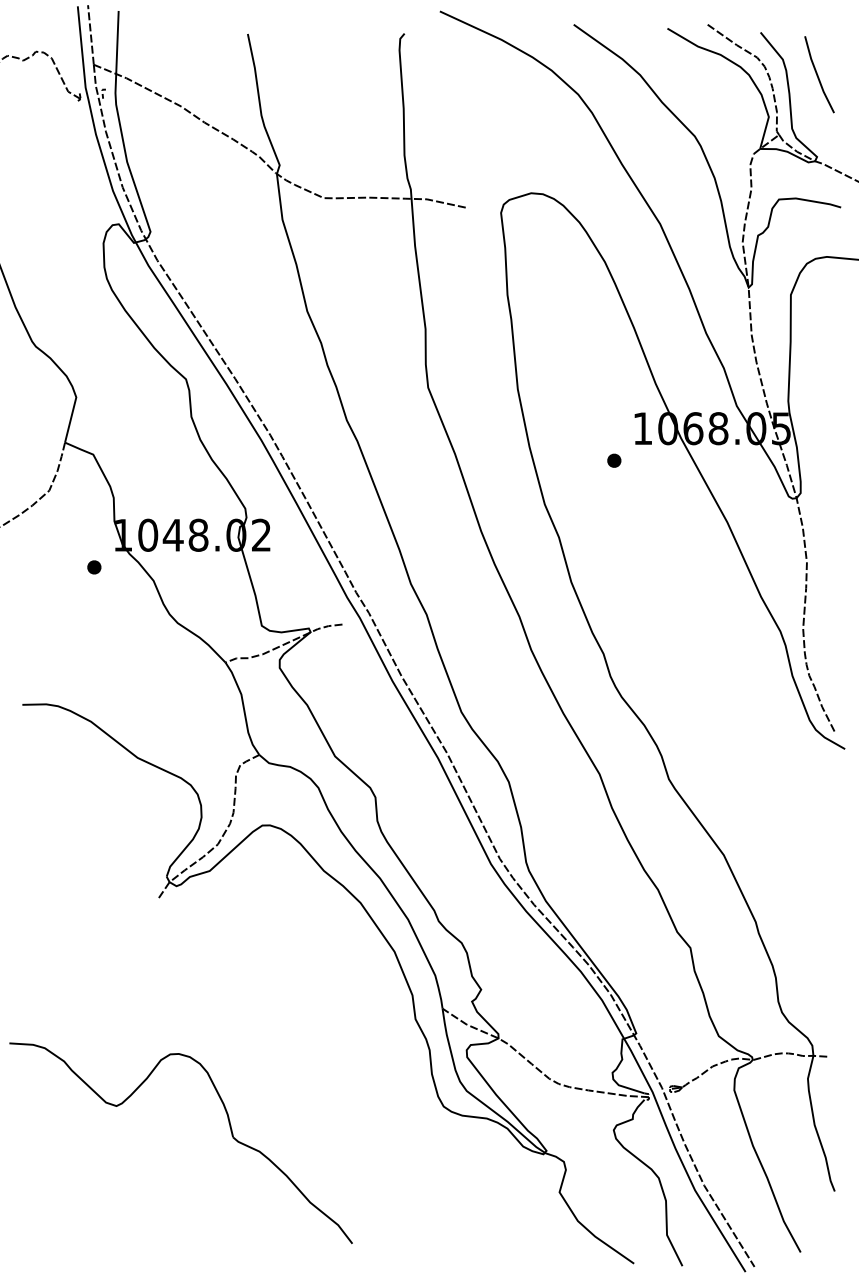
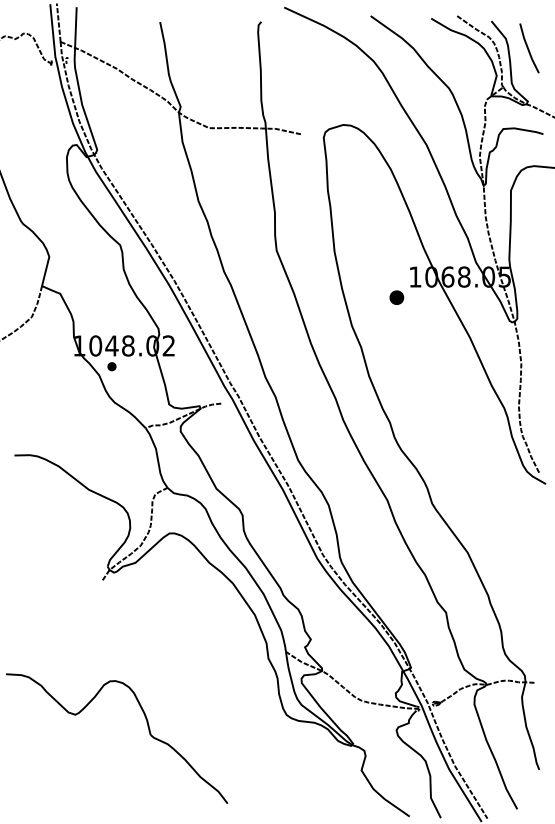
part: (613, 460) -> (396, 297), size x1.6
part: (93, 567) -> (111, 366), moved

